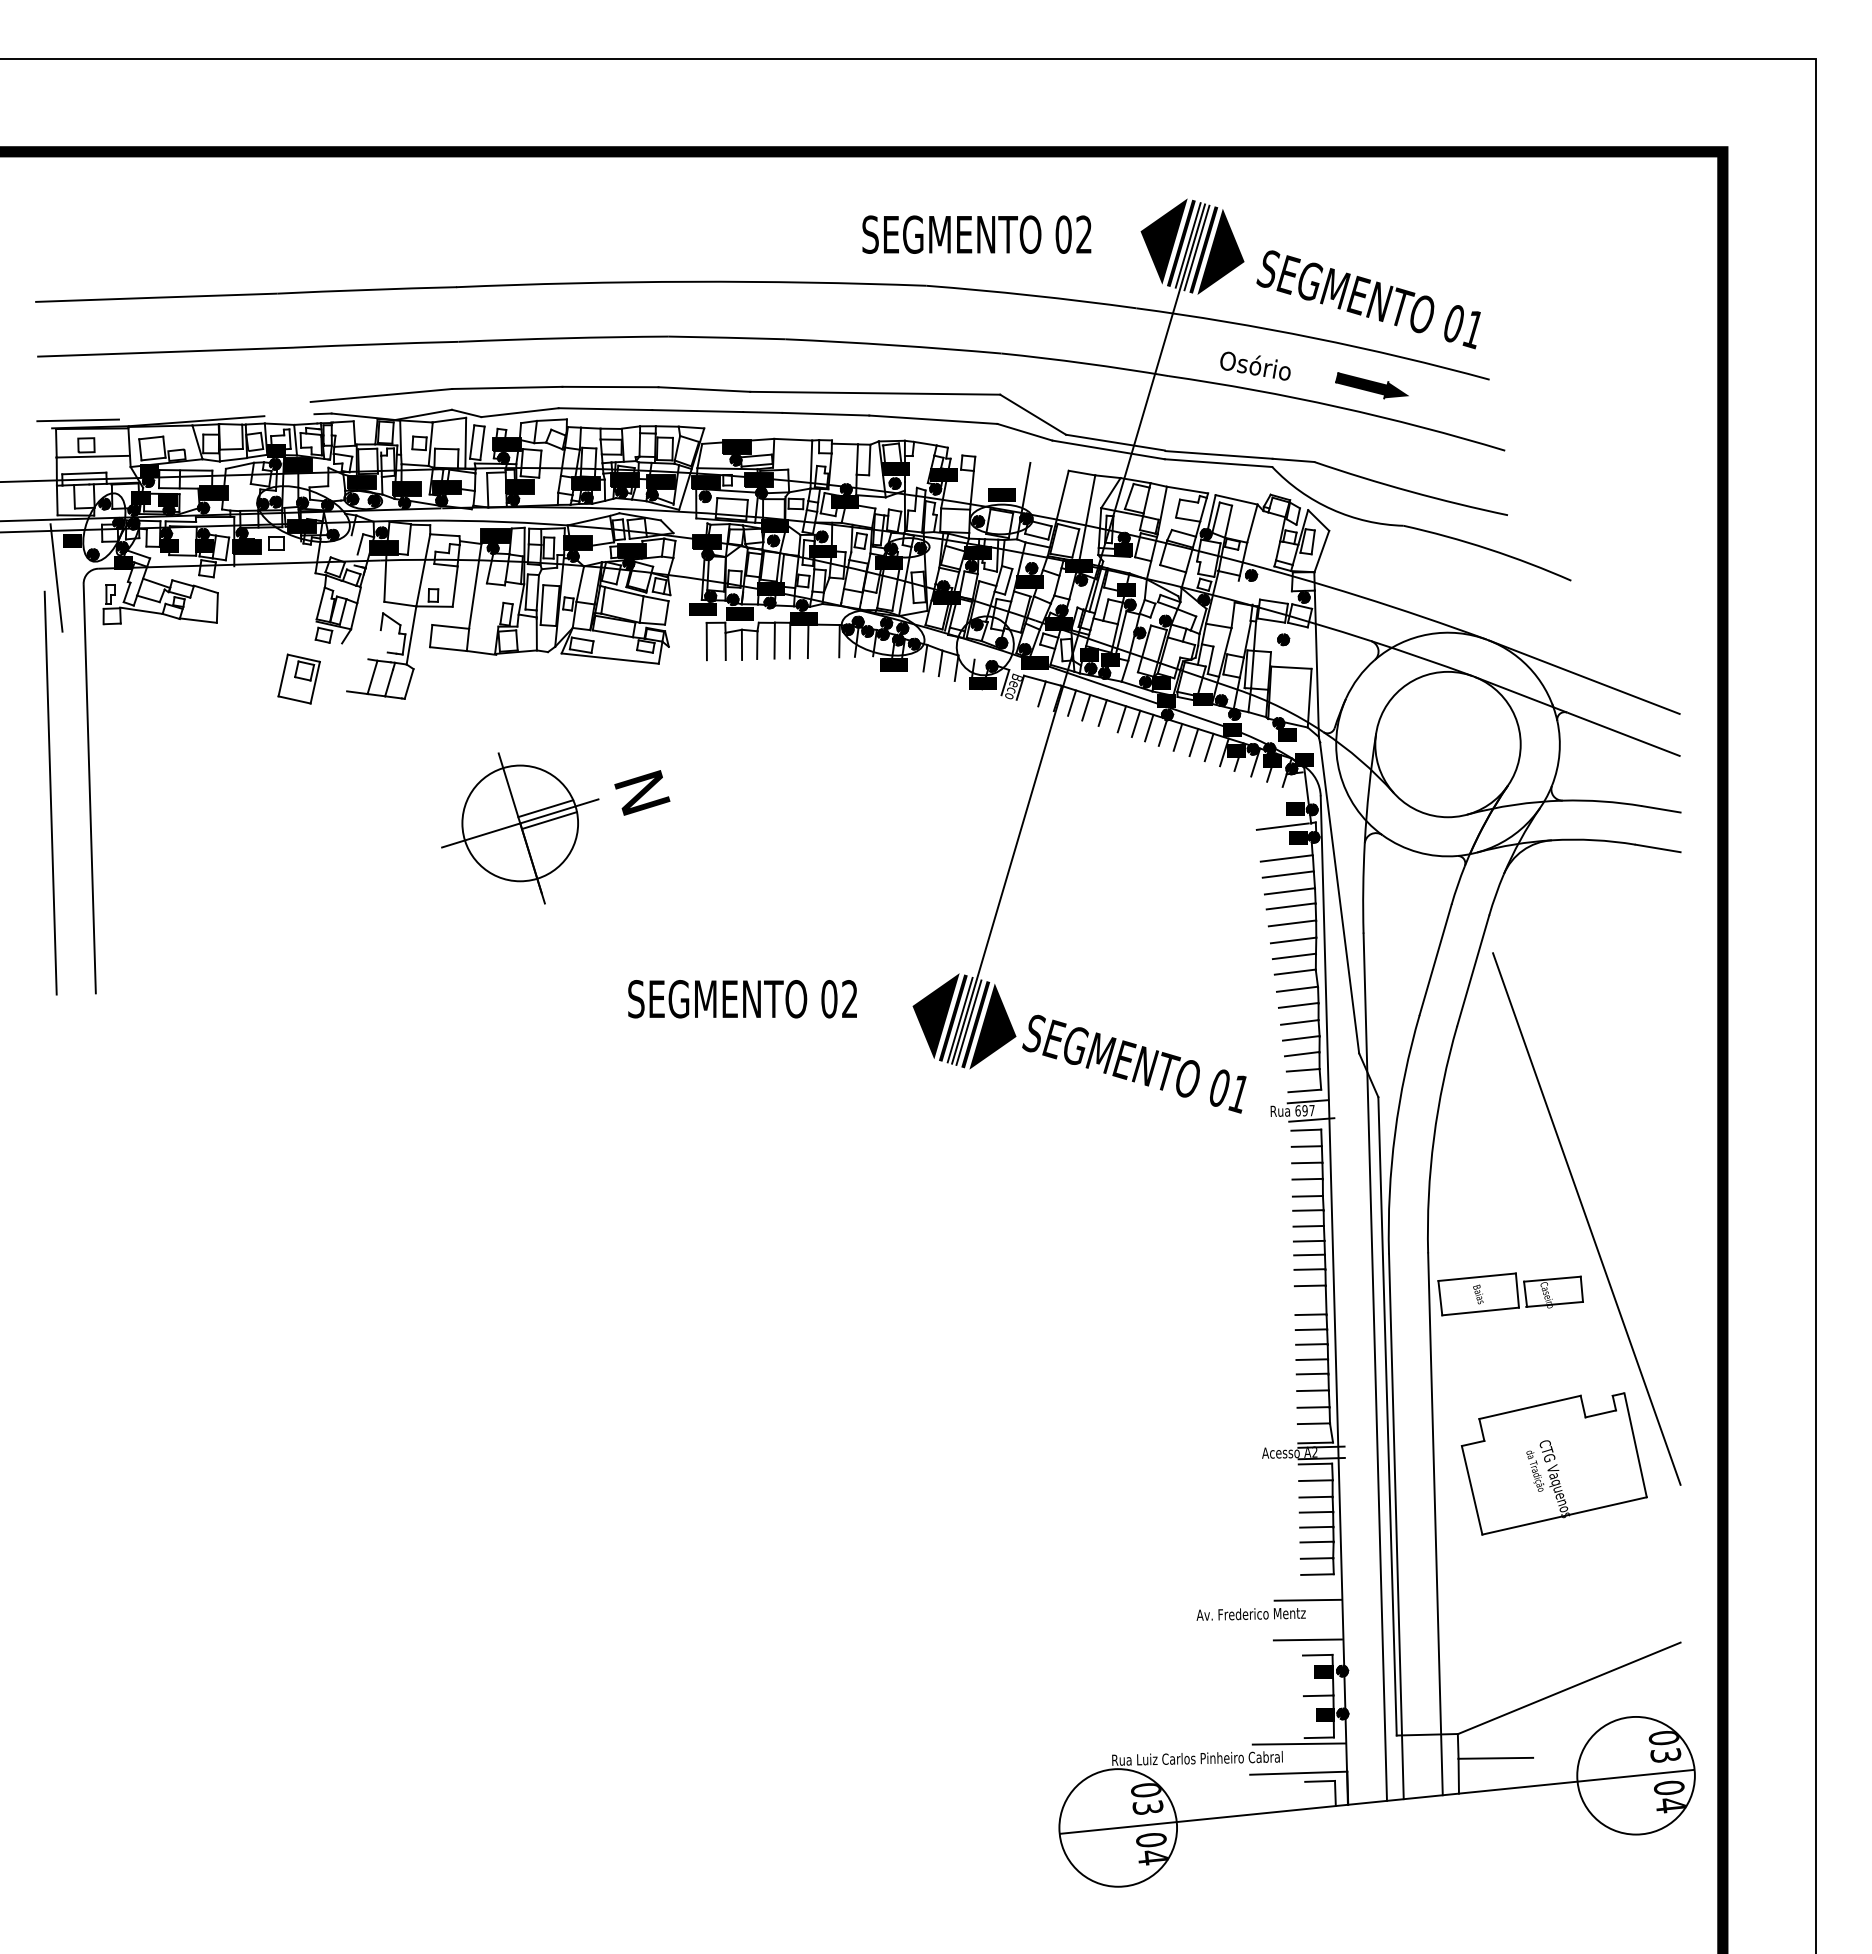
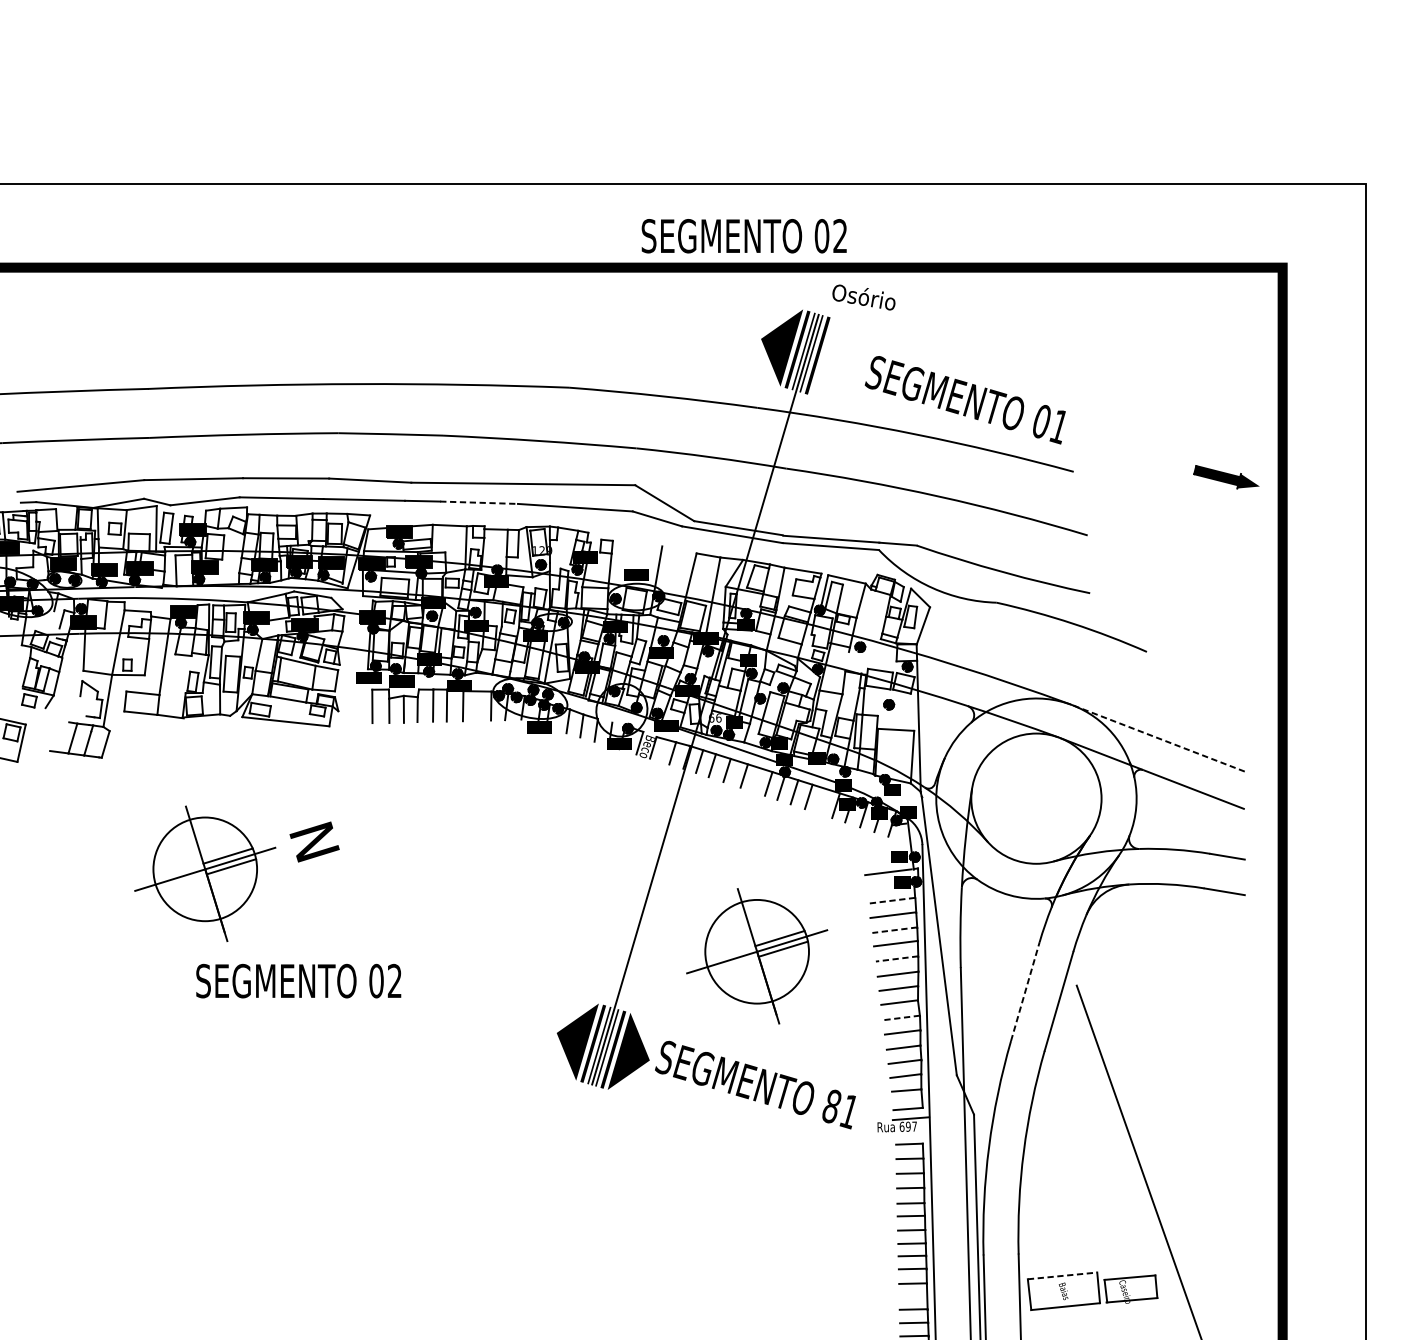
text: (976, 234) -> (743, 236), moved
fill: (1220, 251) -> (832, 356), removed
text: (1255, 365) -> (863, 296), moved
part: (1371, 385) -> (1225, 477), moved
line: (826, 414) -> (479, 502), solid -> dashed
fill: (896, 468) -> (542, 551), removed
fill: (1089, 654) -> (715, 718), removed
line: (1583, 677) -> (1157, 738), solid -> dashed
line: (1135, 723) -> (756, 779), removed
line: (1208, 747) -> (821, 801), removed
line: (1286, 858) -> (891, 900), solid -> dashed
line: (1289, 891) -> (894, 930), solid -> dashed
part: (1136, 920) -> (757, 956), added
line: (1292, 923) -> (897, 959), solid -> dashed
line: (1435, 959) -> (1025, 991), solid -> dashed
line: (1297, 989) -> (901, 1018), solid -> dashed
text: (742, 999) -> (298, 981), moved
text: (1219, 1087) -> (831, 1105), 01 -> 81
line: (1311, 1119) -> (914, 1134), removed
line: (1477, 1277) -> (1062, 1276), solid -> dashed

